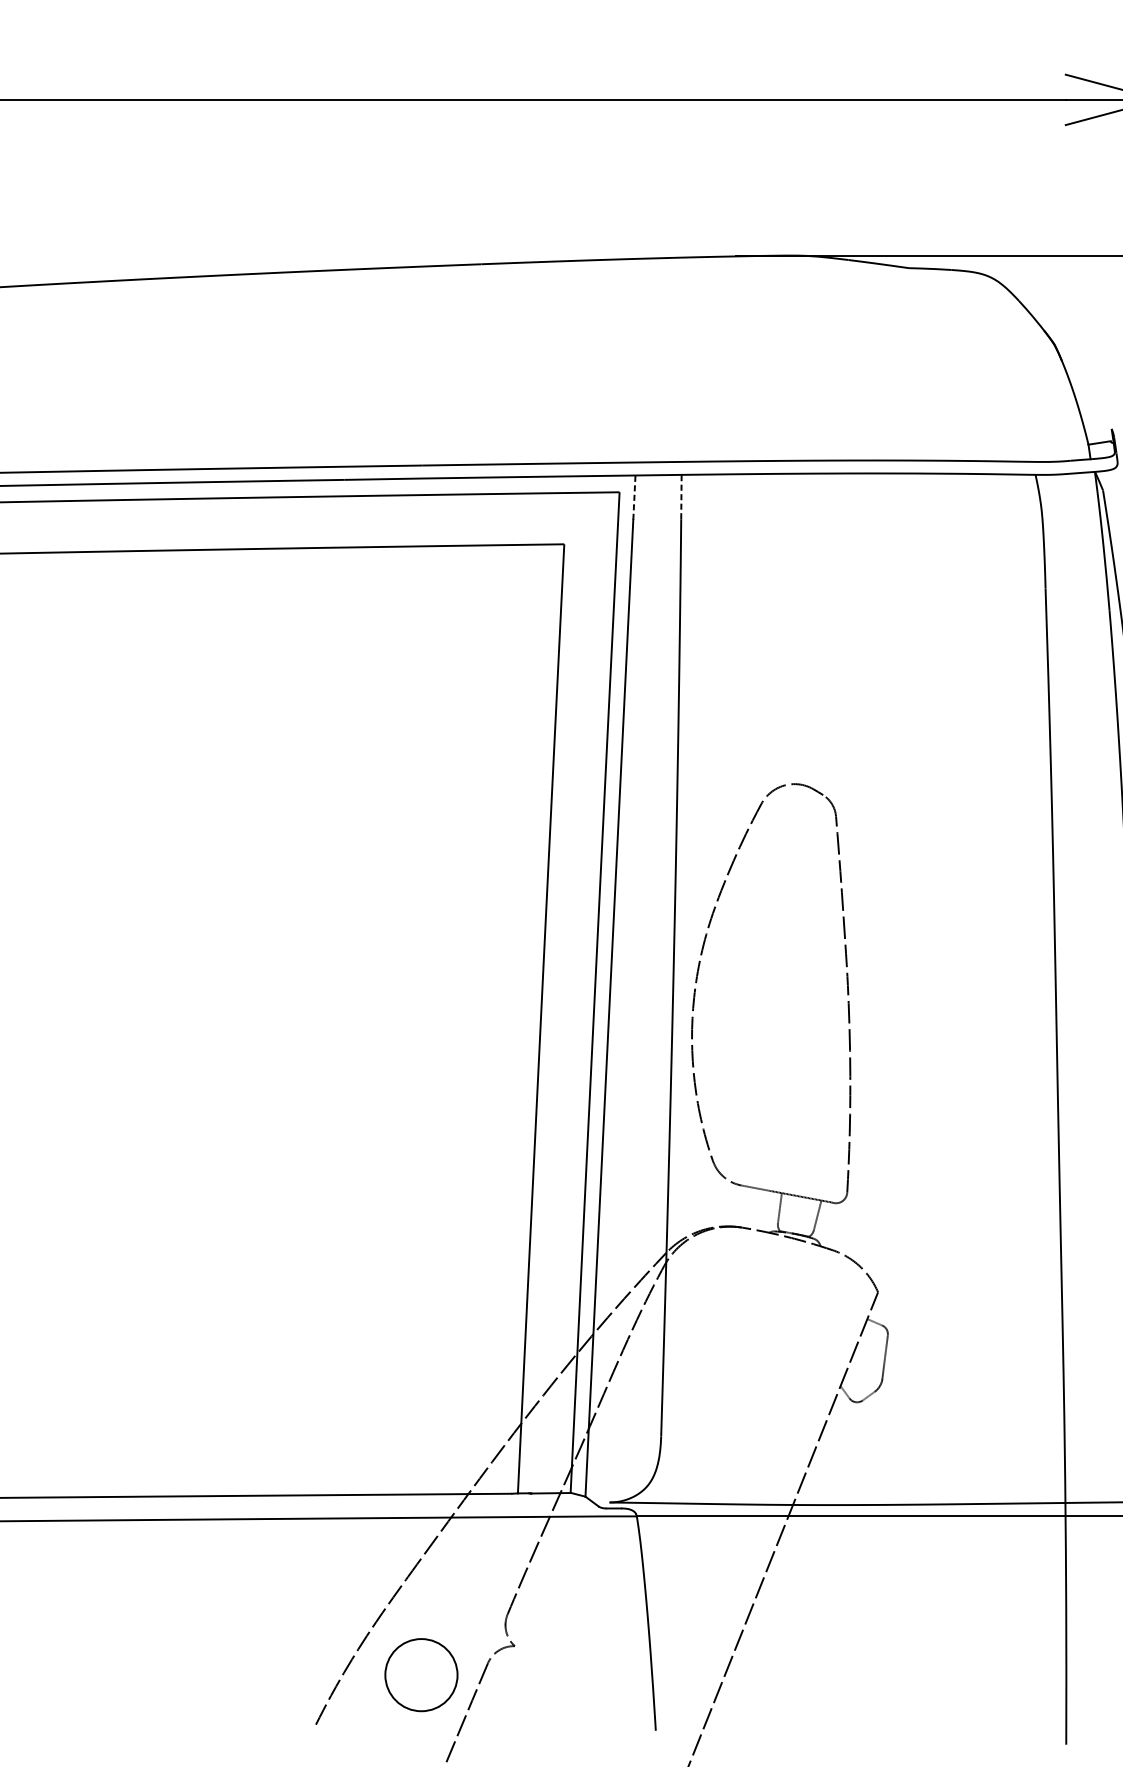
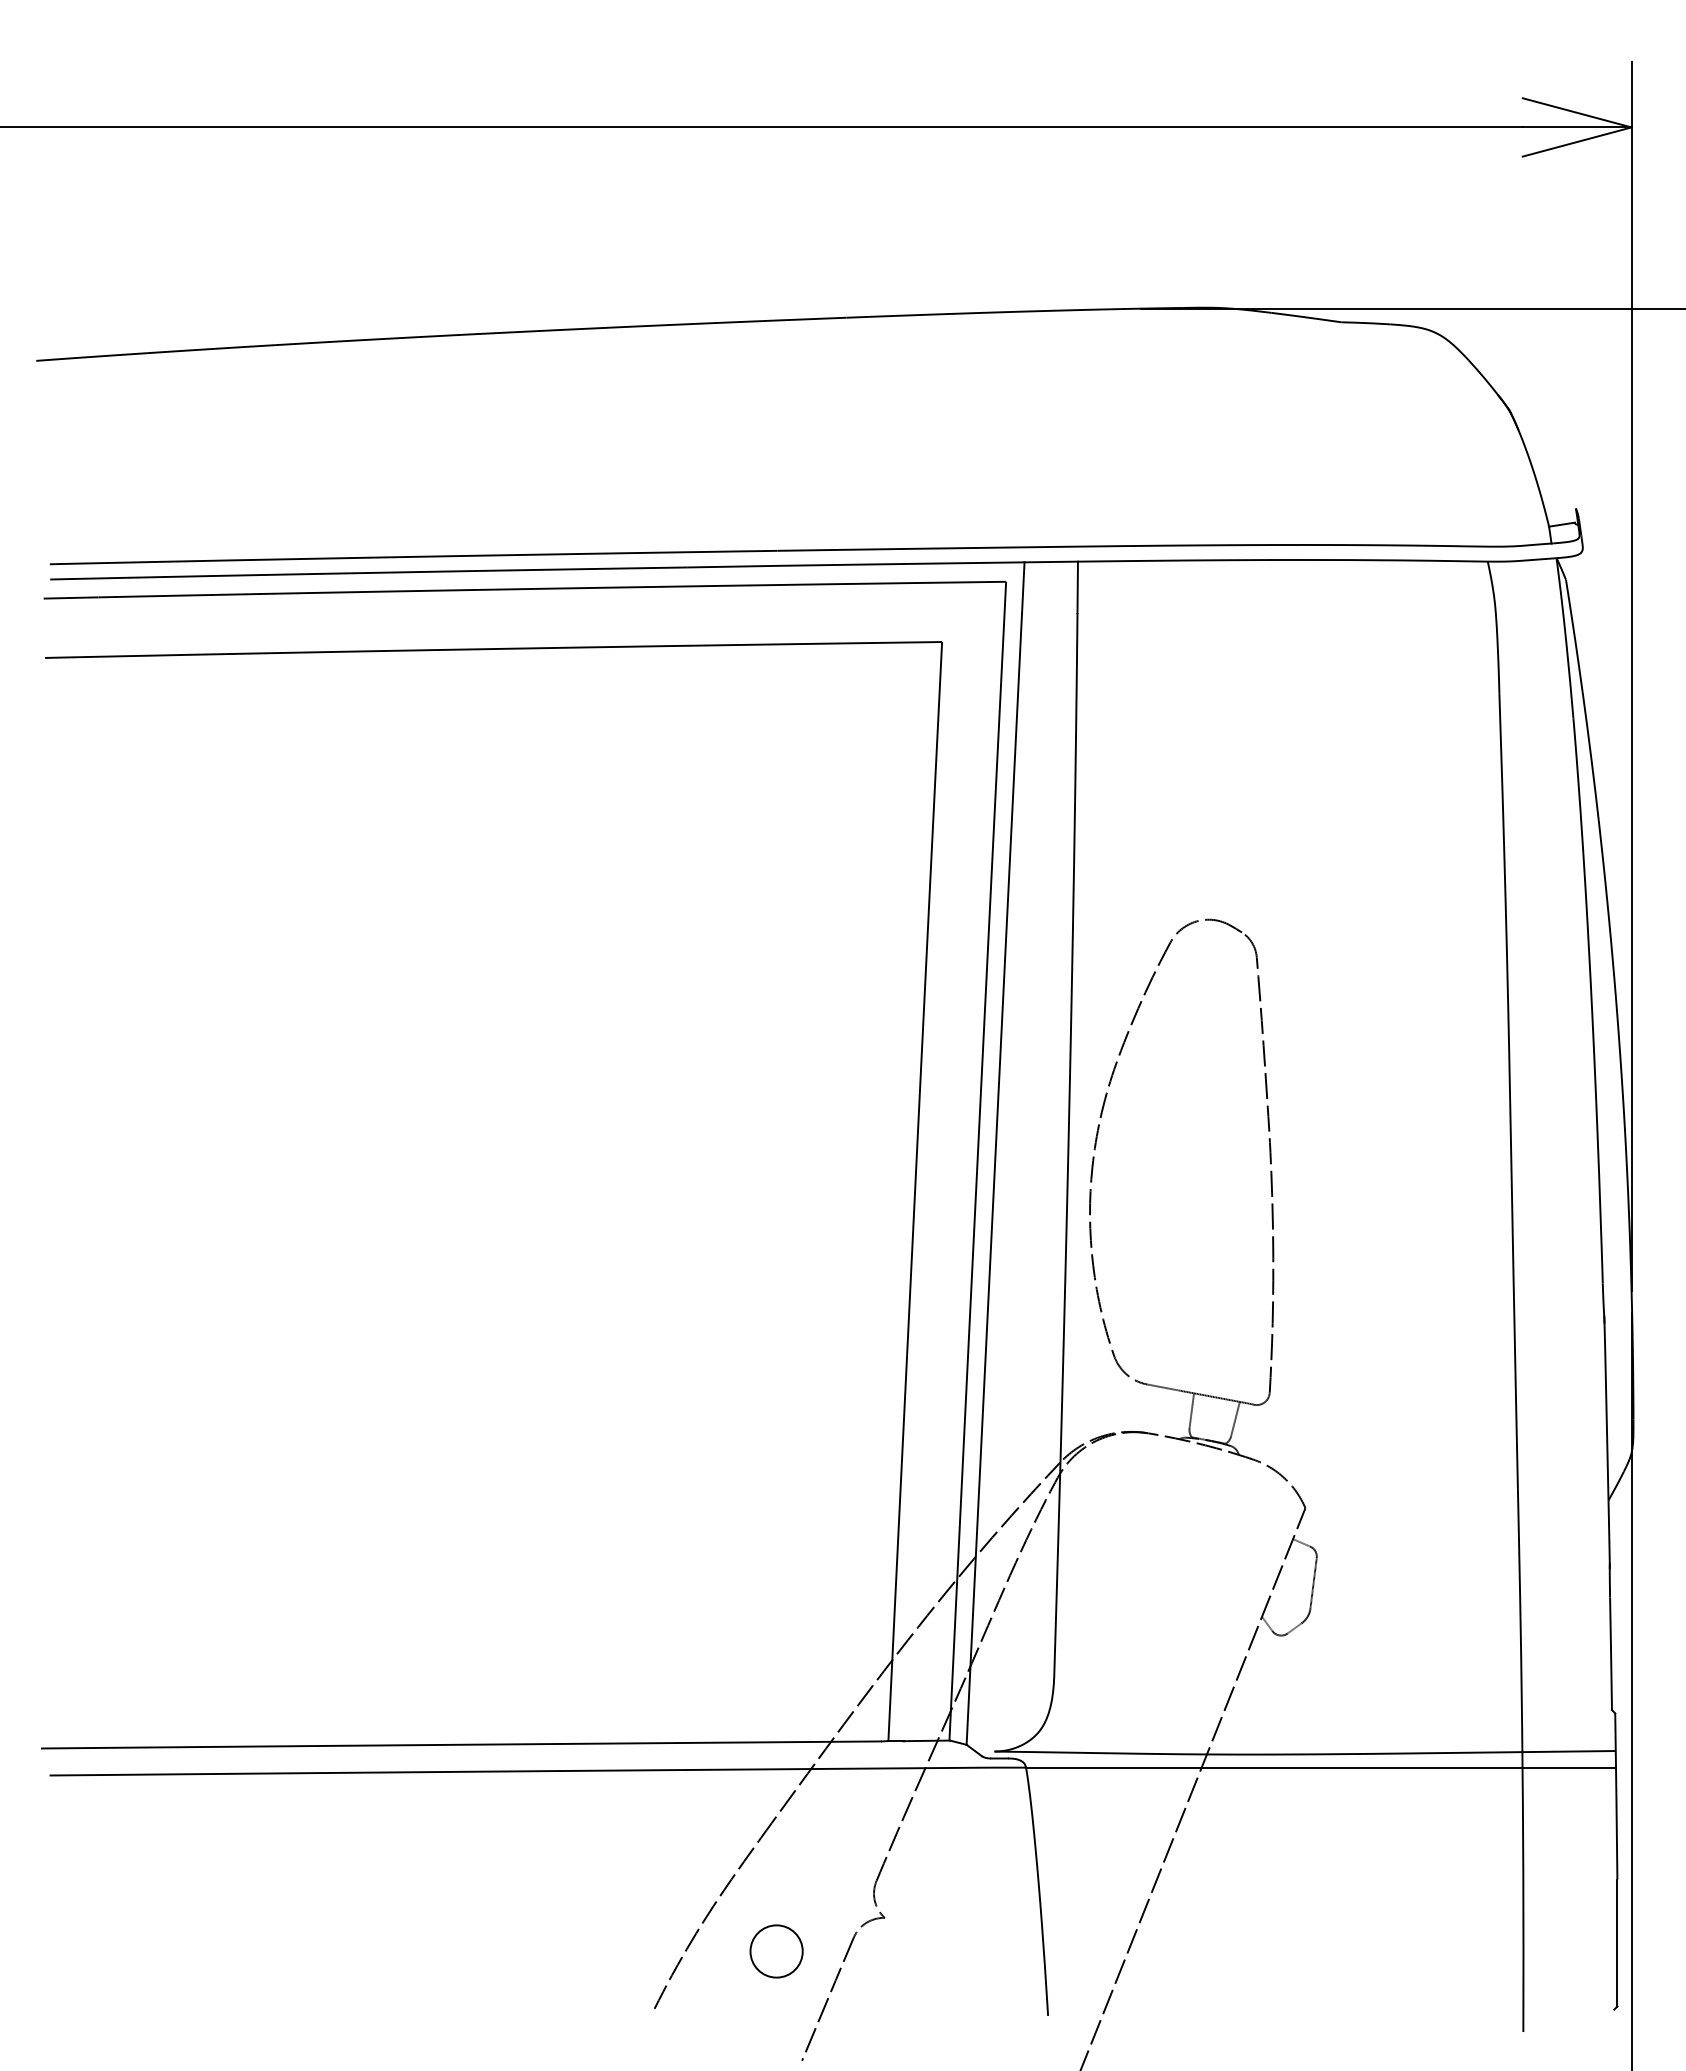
line: (681, 497) -> (1077, 587), dashed -> solid
line: (634, 498) -> (1023, 588), dashed -> solid
circle: (421, 1675) -> (776, 1951), size x0.62

